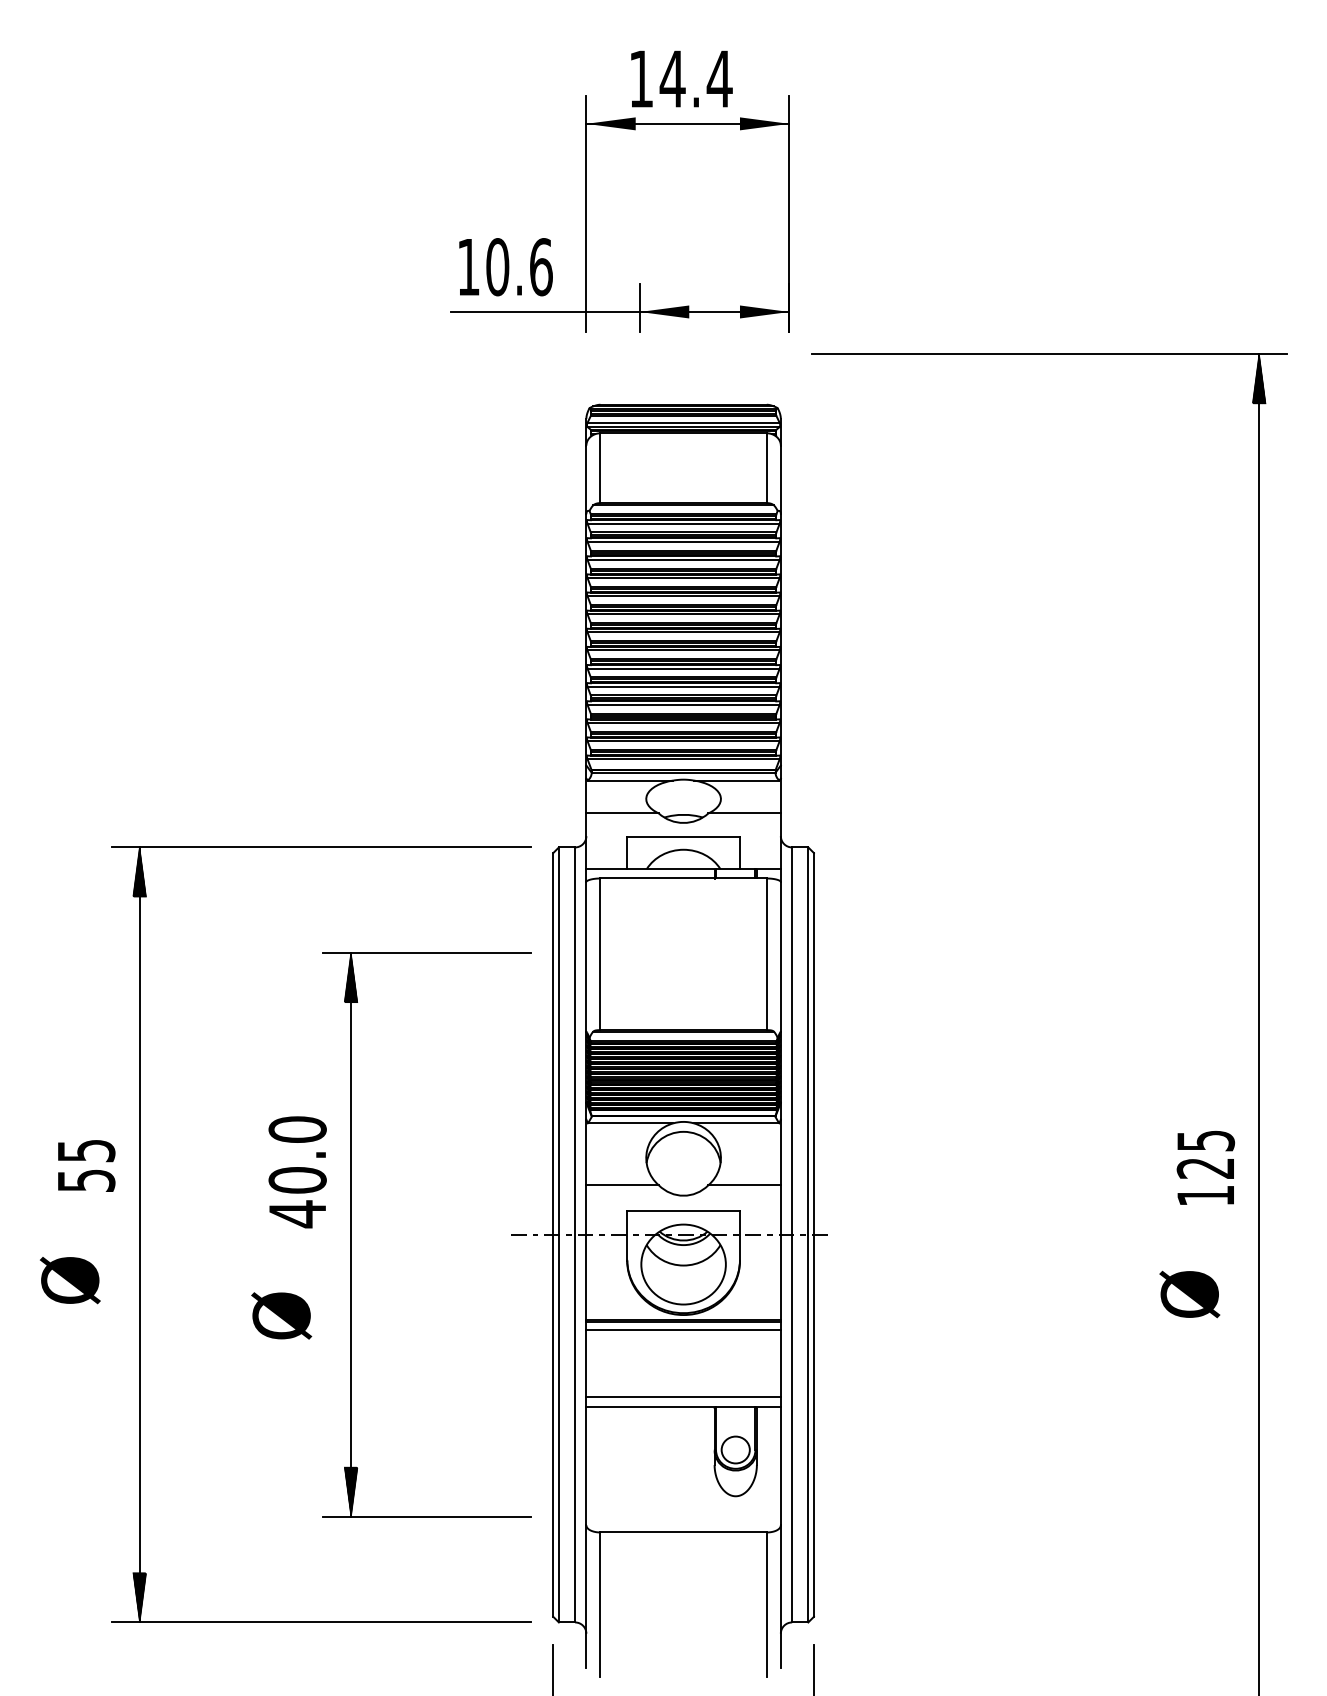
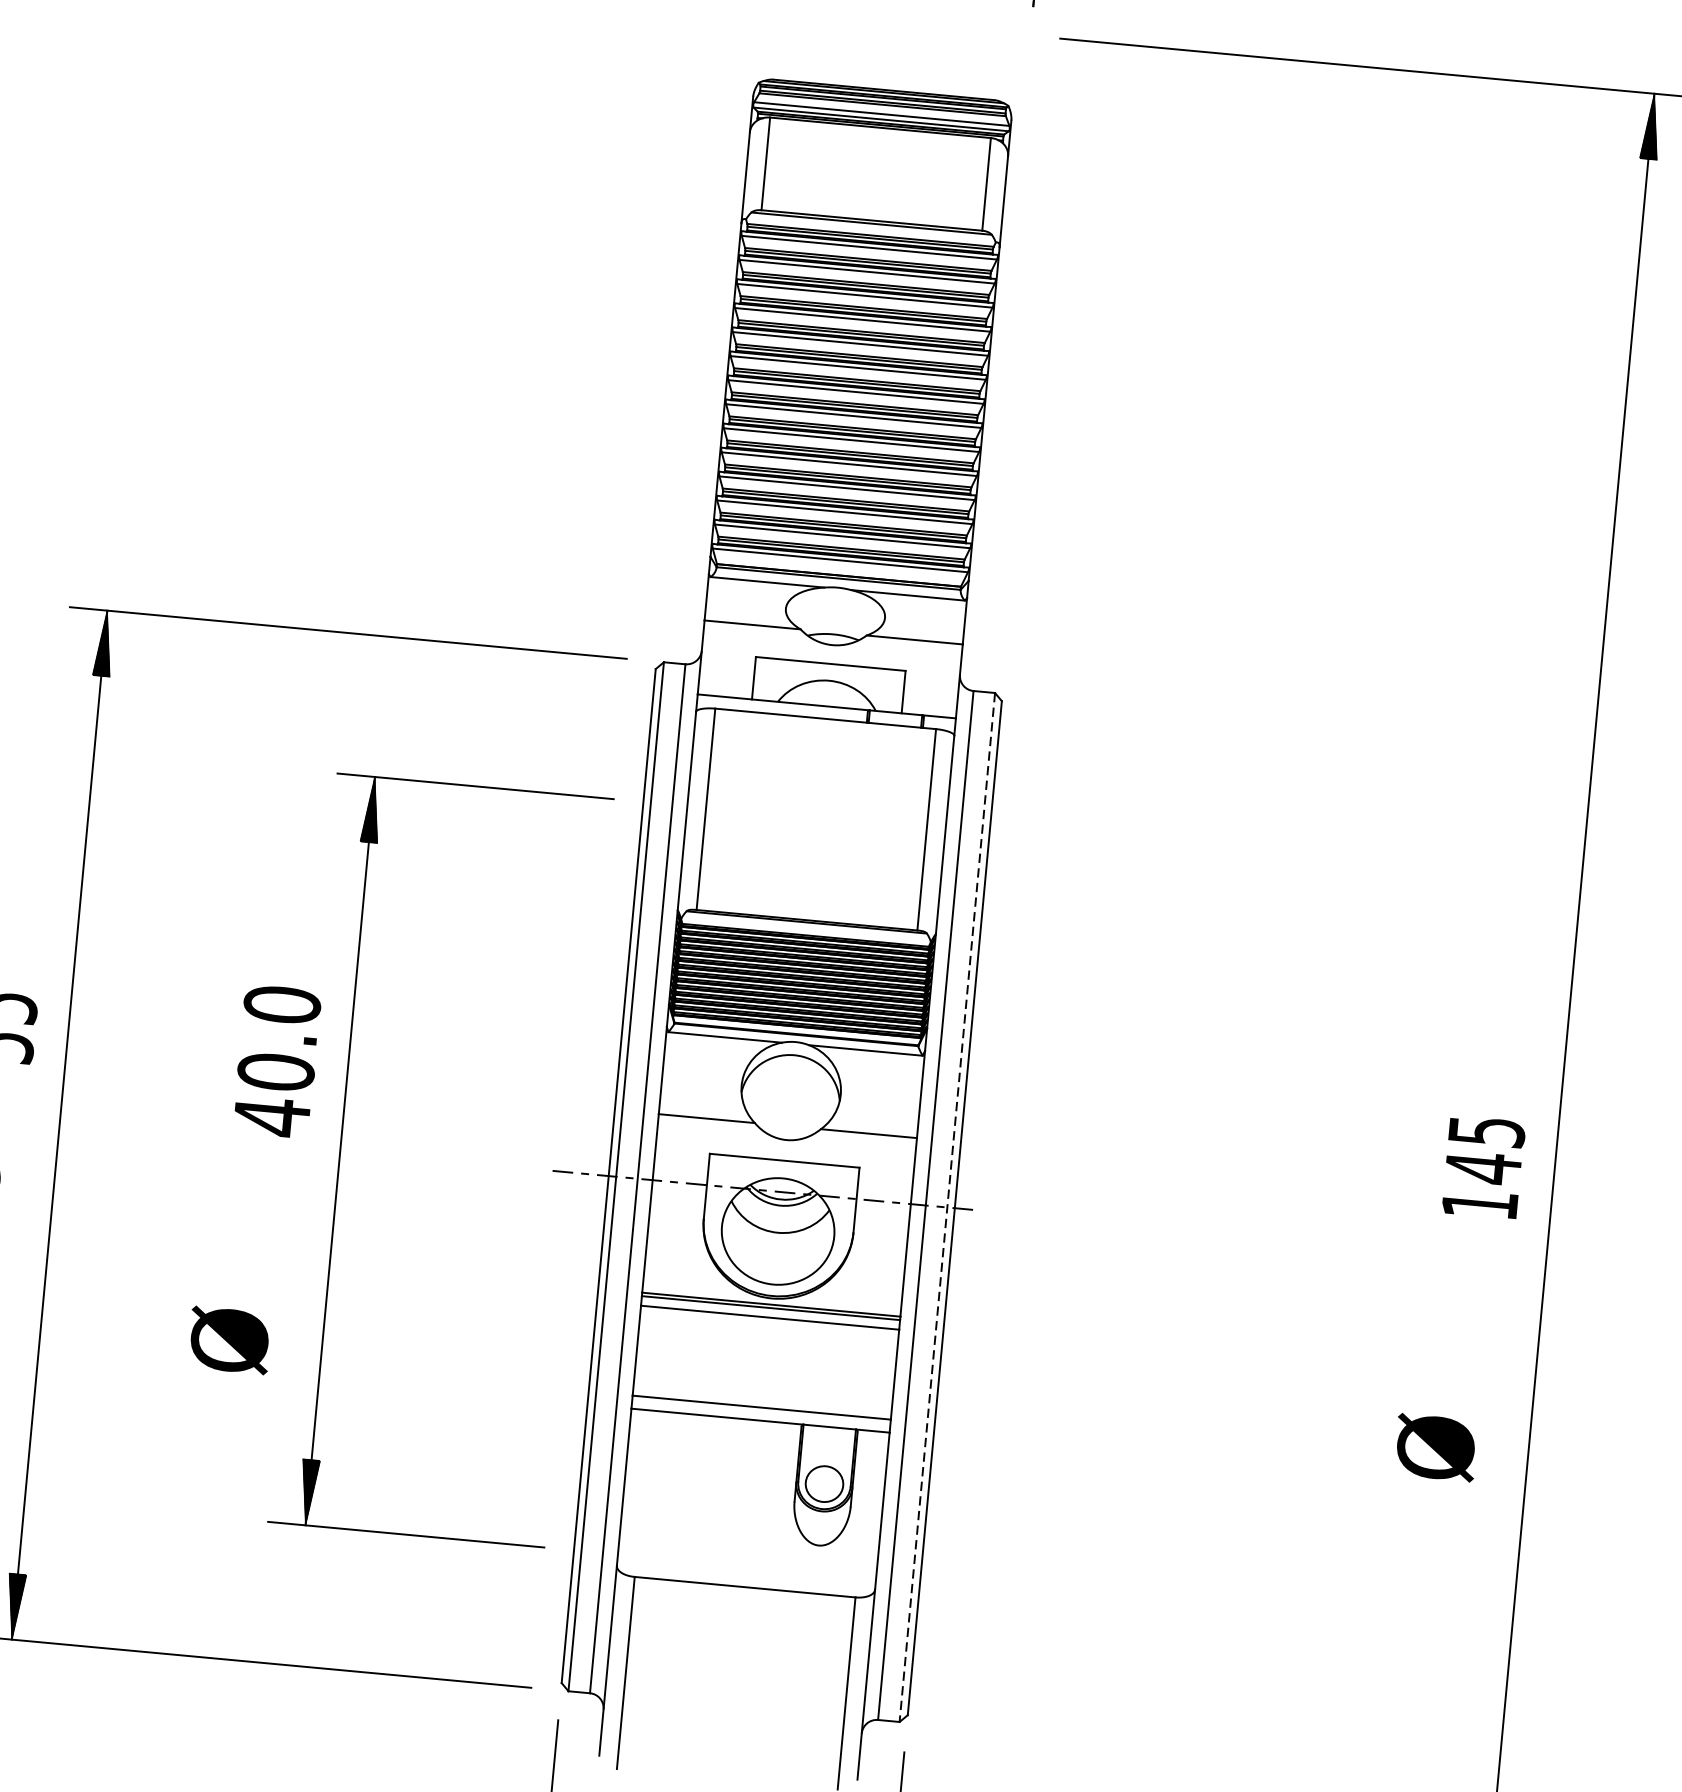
text: (1204, 1168) -> (1481, 1168), 125 -> 145
line: (808, 1235) -> (947, 1208), solid -> dashed
text: (1189, 1294) -> (1435, 1447), moved
text: (281, 1315) -> (229, 1339), moved

